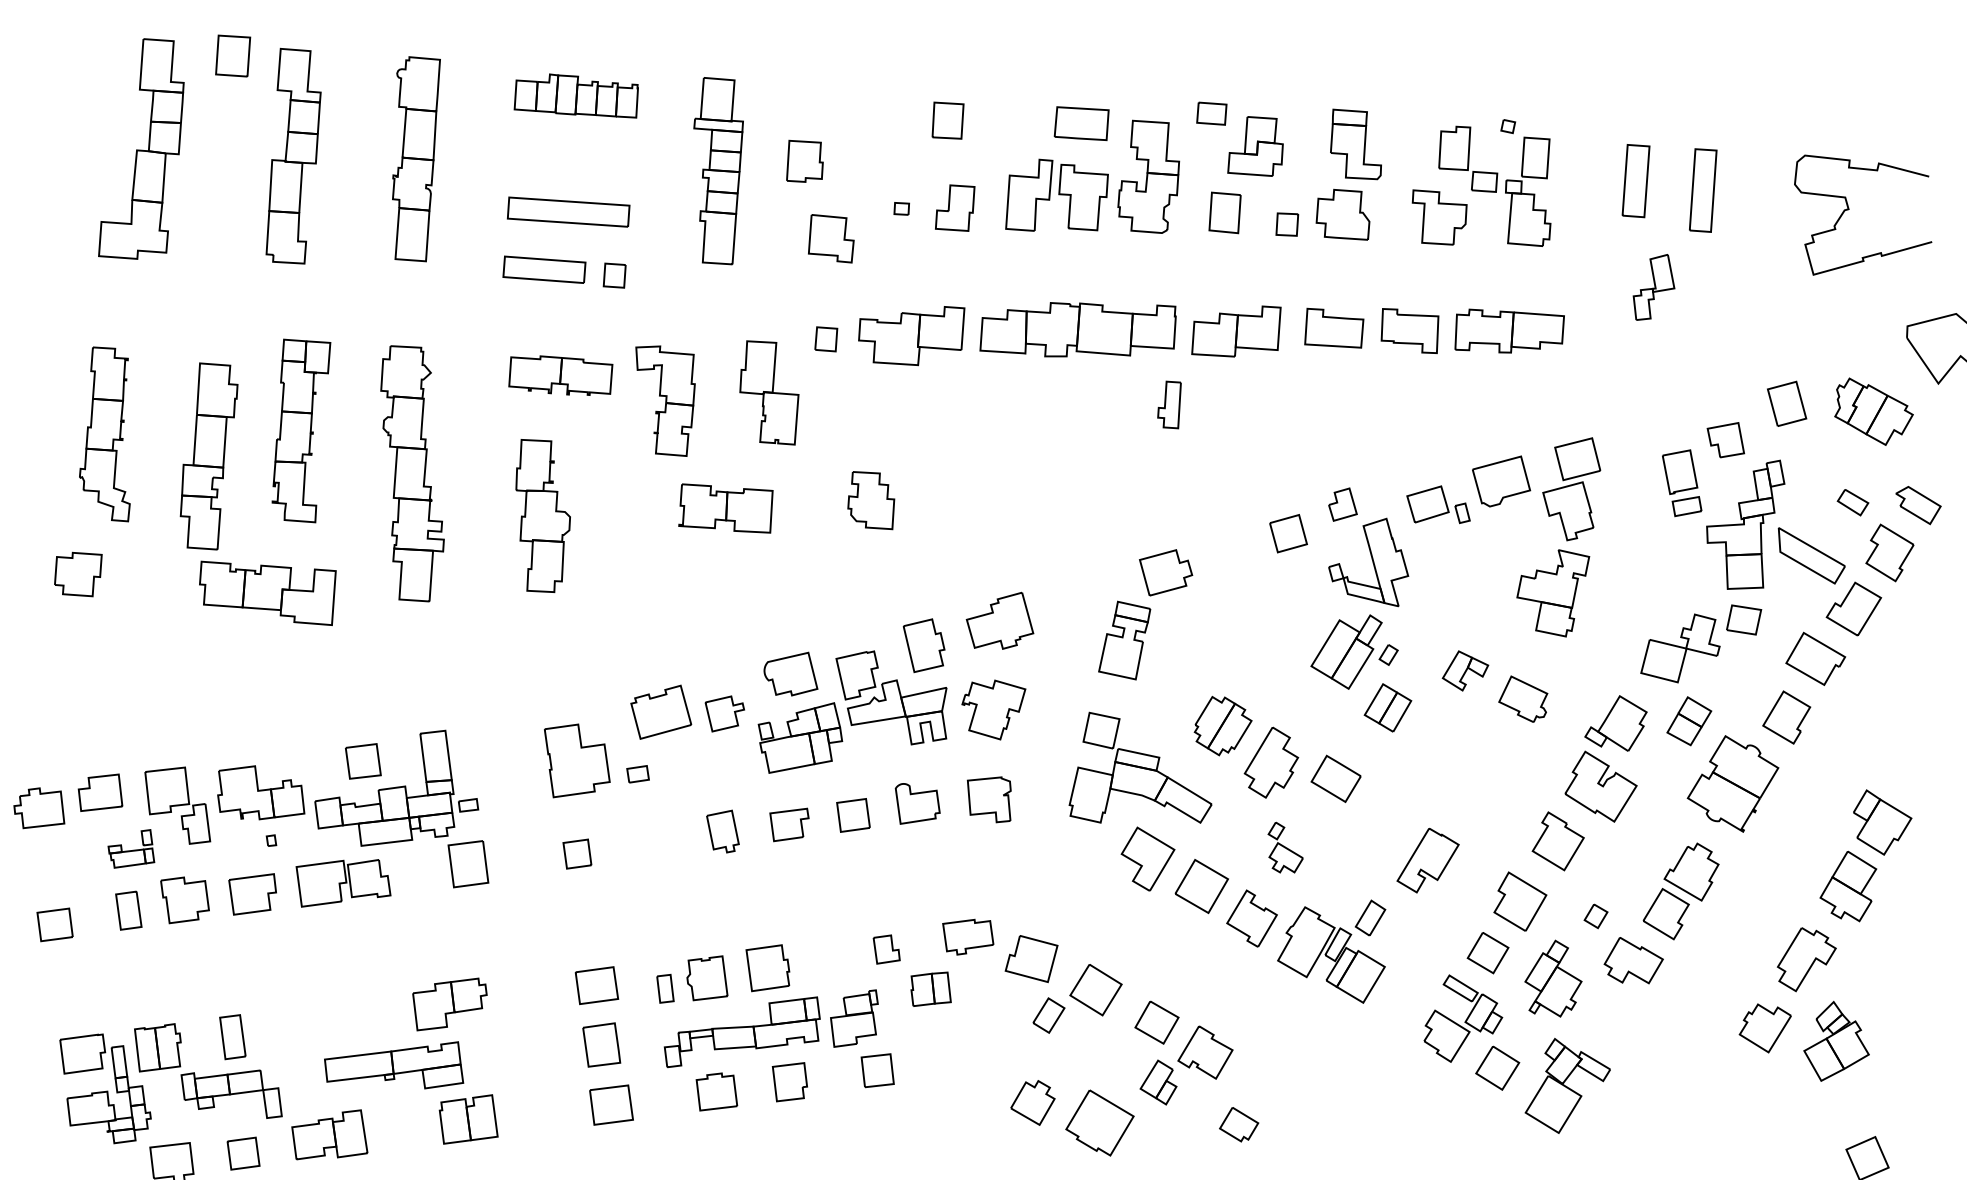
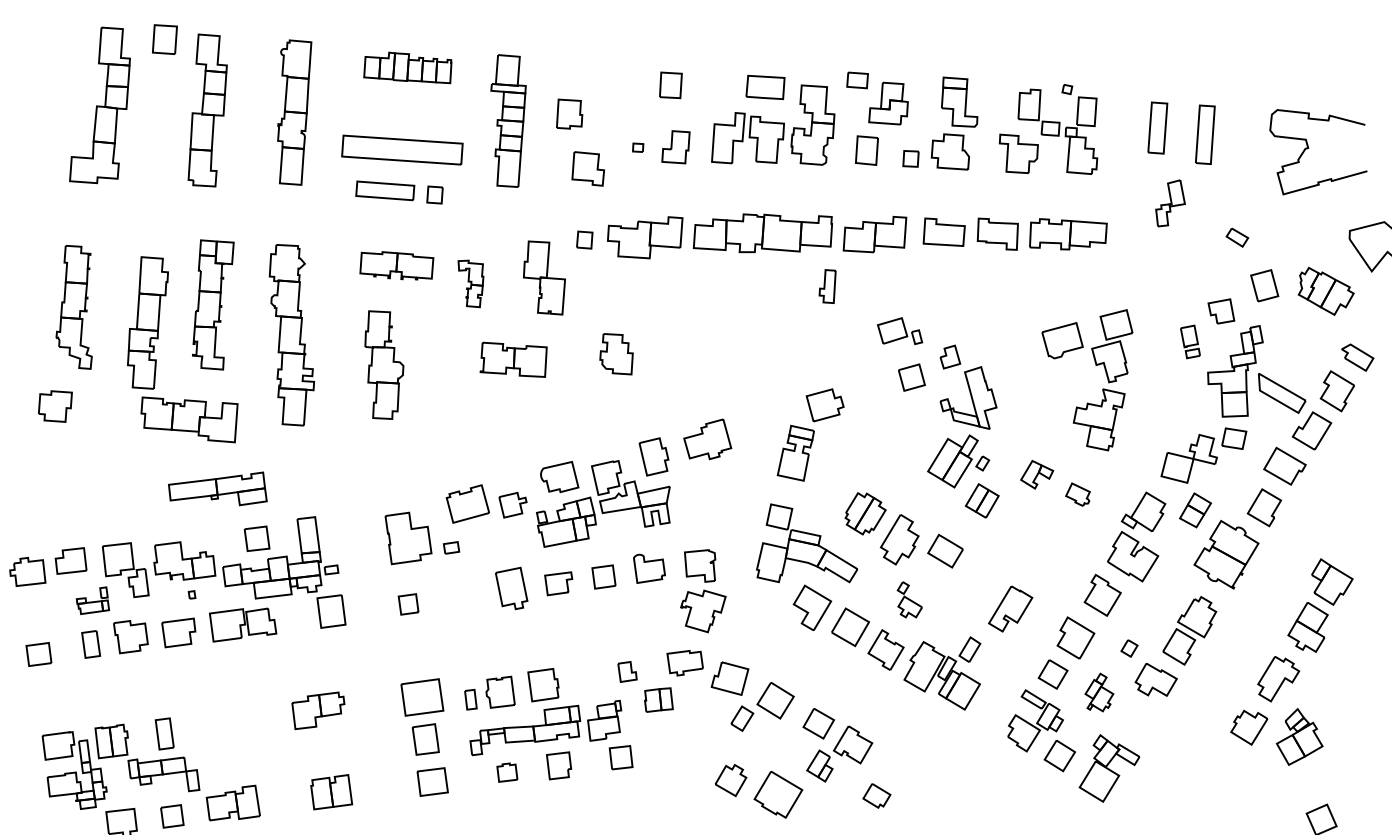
part: (568, 211) -> (402, 149), size x1.4
part: (664, 400) -> (470, 283), size x0.6
part: (1682, 482) -> (1190, 341), size x0.7
part: (1853, 502) -> (1237, 237), moved
part: (1439, 505) -> (900, 331), moved
part: (1522, 698) -> (1077, 494), size x0.7
part: (994, 710) -> (703, 611), moved
part: (722, 831) -> (511, 588), size x1.4
part: (1553, 978) -> (1099, 692), size x0.7
part: (597, 985) -> (422, 697), size x1.4
part: (393, 1064) -> (217, 488), moved
part: (717, 1091) -> (507, 772), size x0.7

